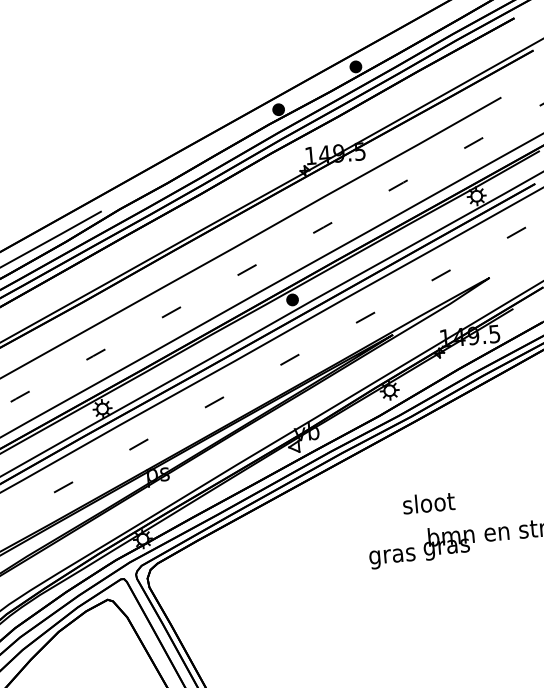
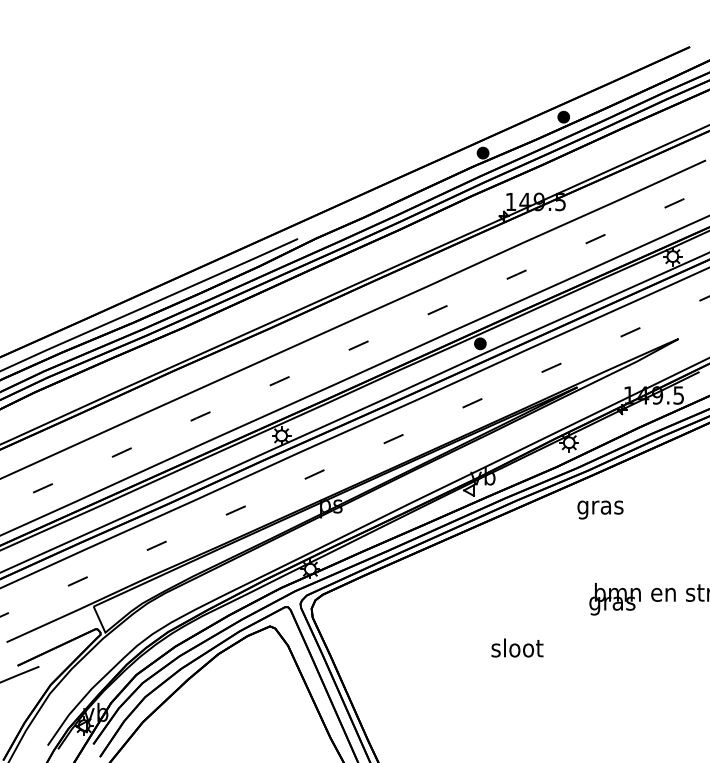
text: (428, 502) -> (517, 647), moved
text: (392, 557) -> (600, 509), moved

